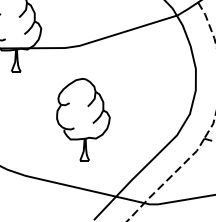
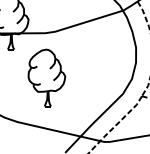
part: (82, 118) -> (46, 77), moved

